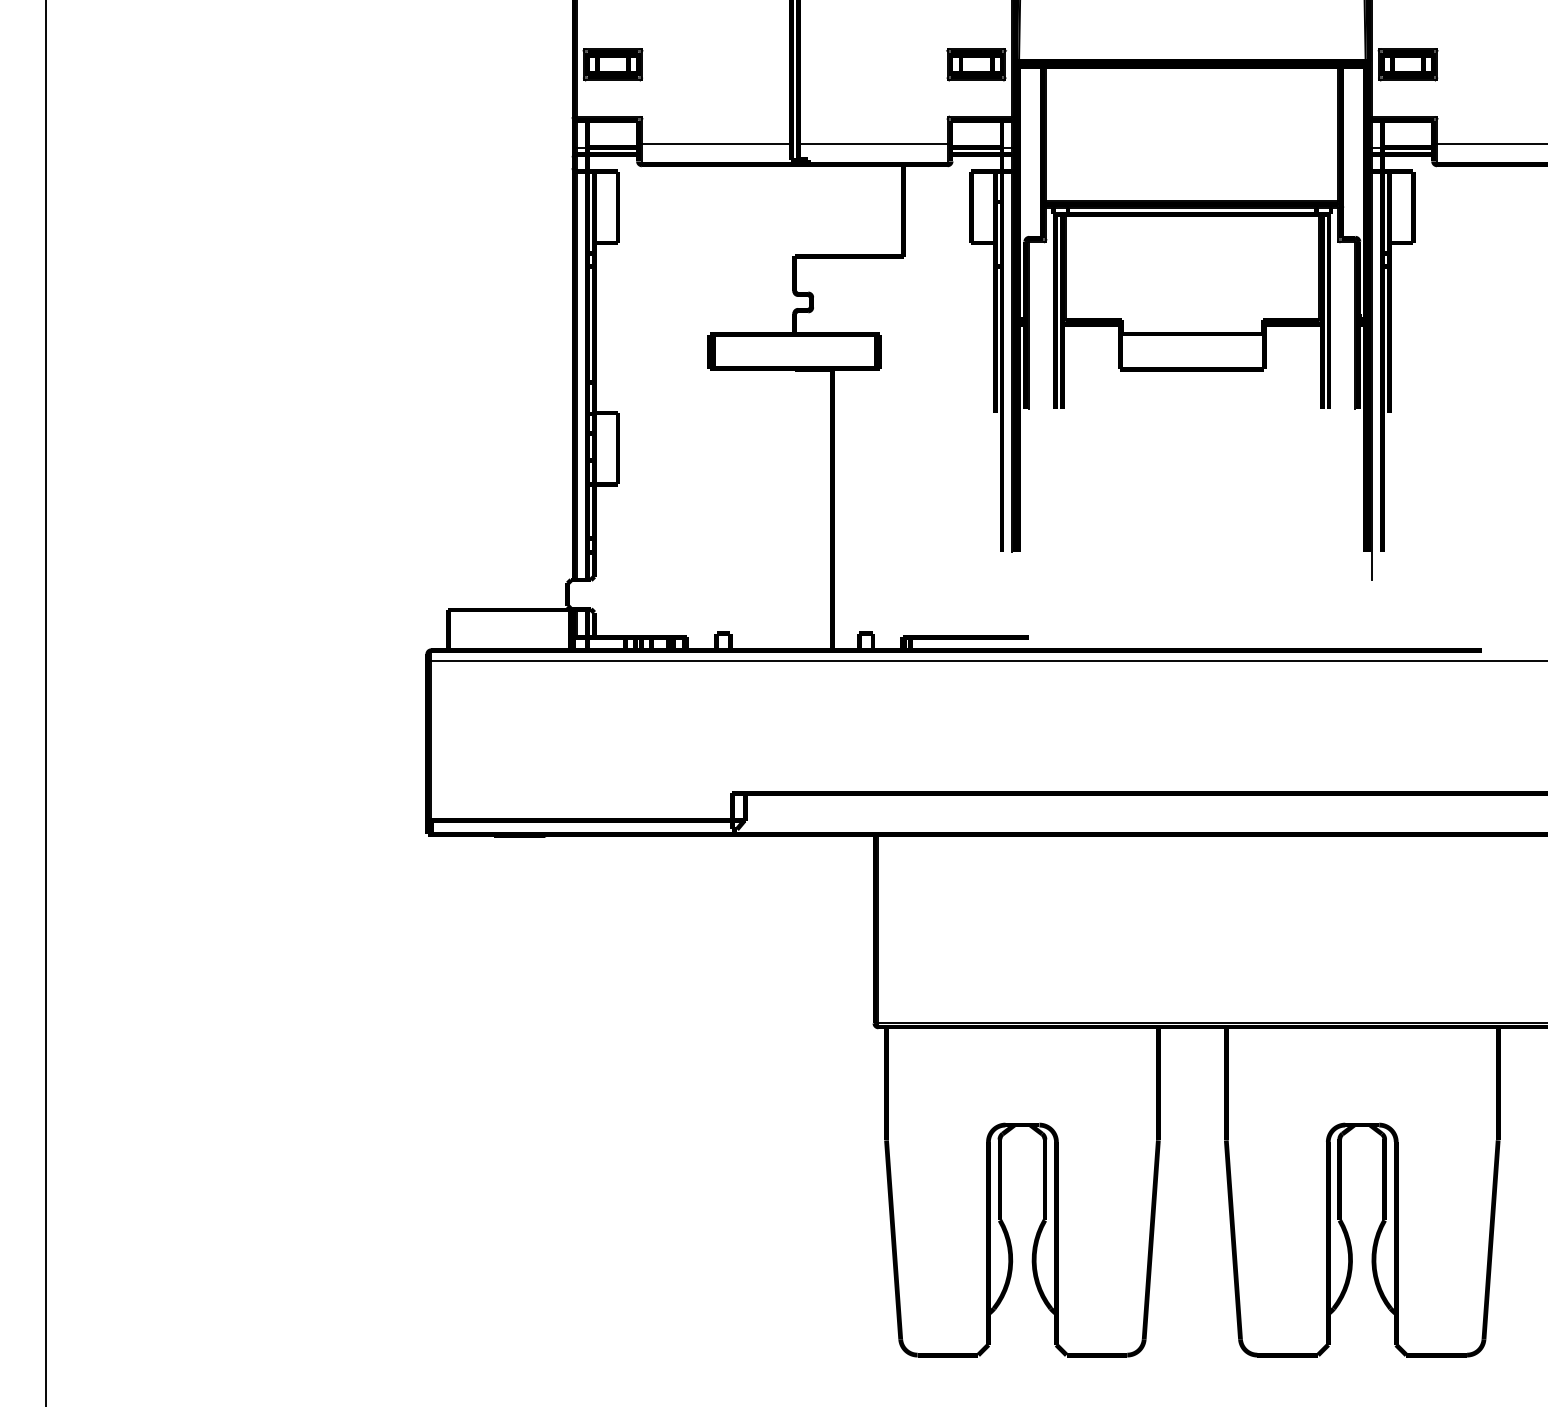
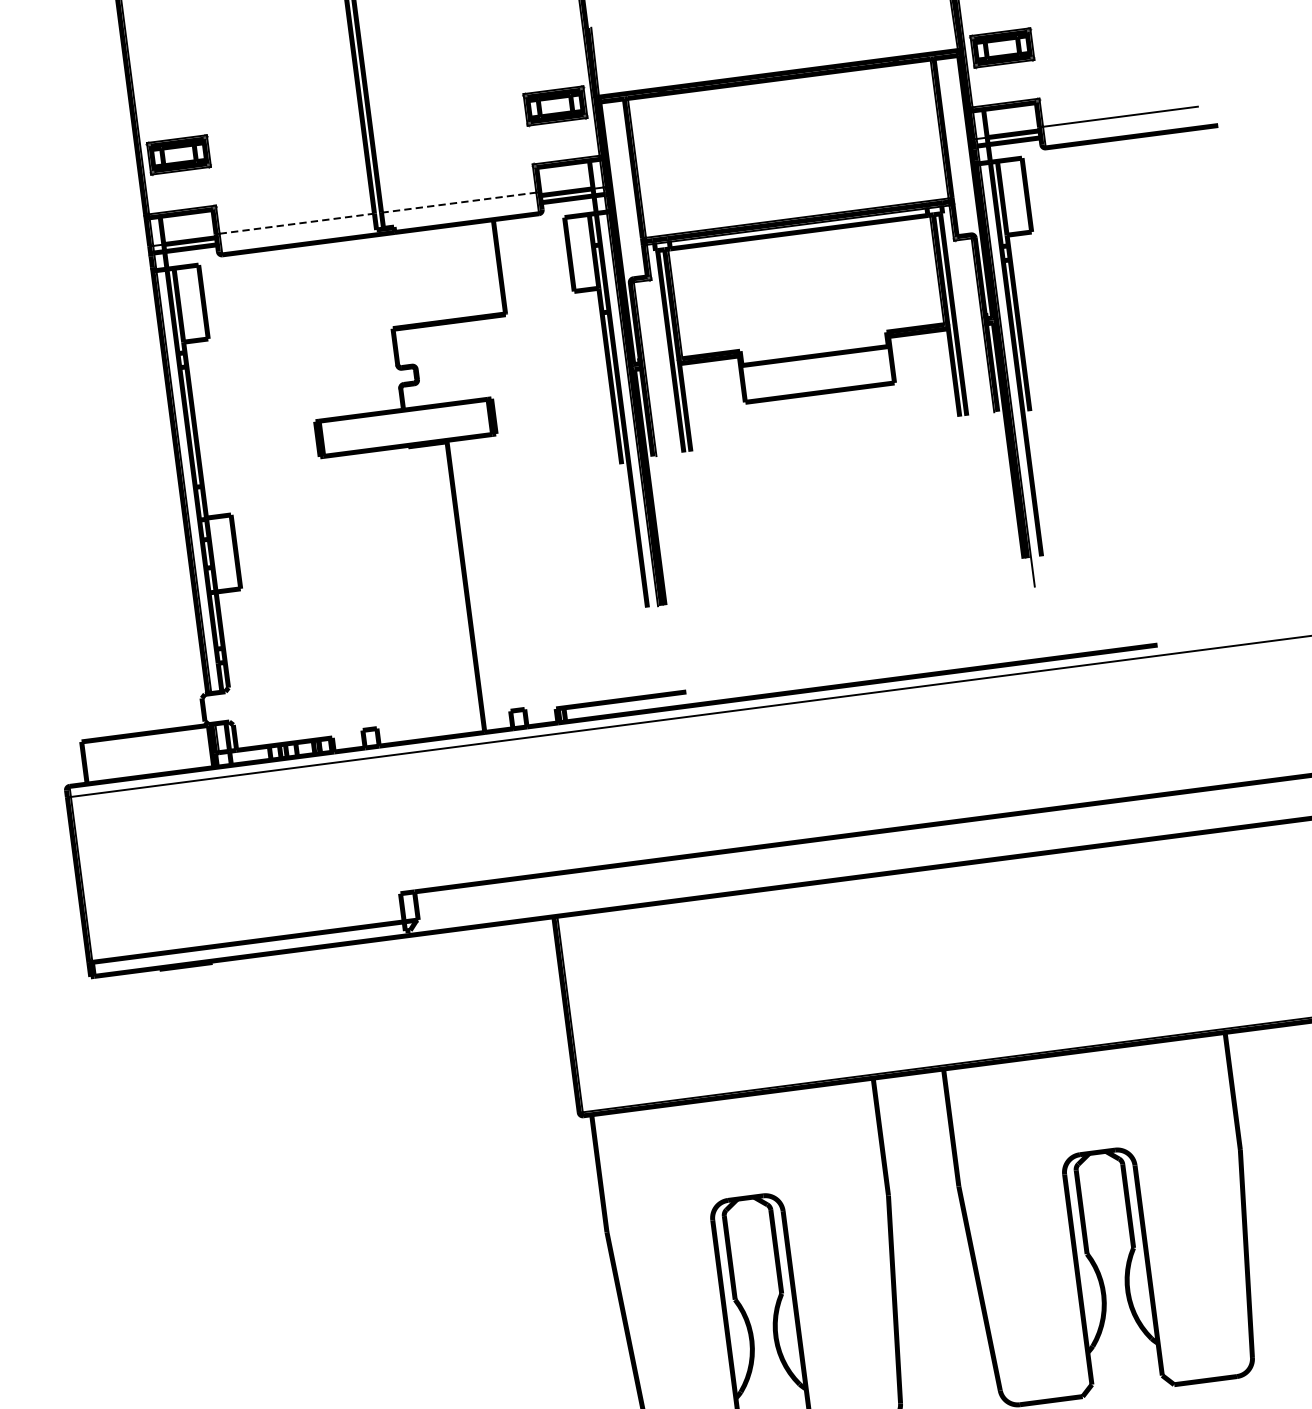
line: (716, 144) -> (296, 223), solid -> dashed
line: (872, 144) -> (458, 202), solid -> dashed

